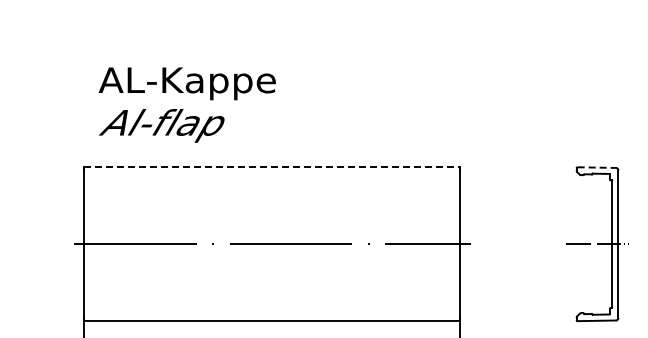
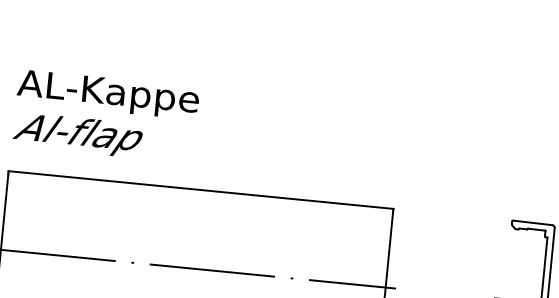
text: (186, 104) -> (105, 115), moved
line: (272, 167) -> (201, 190), dashed -> solid
line: (597, 167) -> (533, 222), dashed -> solid

